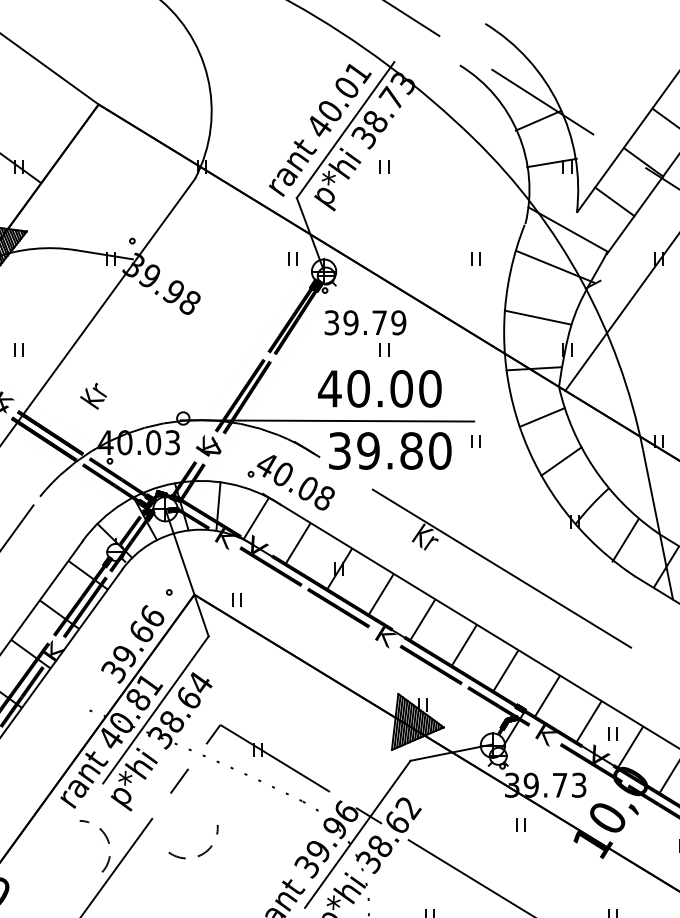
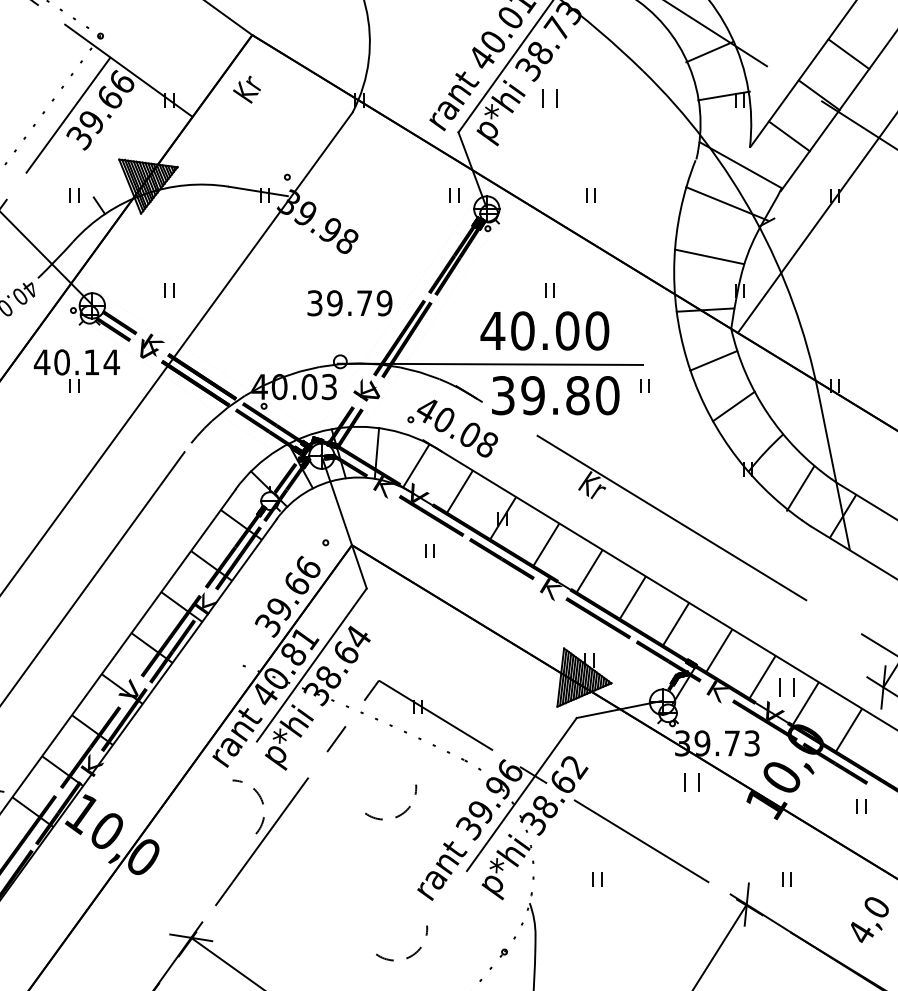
part: (384, 167) -> (549, 100), size x1.6
part: (475, 258) -> (590, 195), moved
text: (365, 323) -> (349, 303), moved
text: (93, 396) -> (246, 89), moved
part: (236, 599) -> (429, 550), moved
part: (612, 733) -> (786, 689), size x1.6
part: (520, 824) -> (691, 784), size x1.6
part: (199, 854) -> (397, 815), moved

